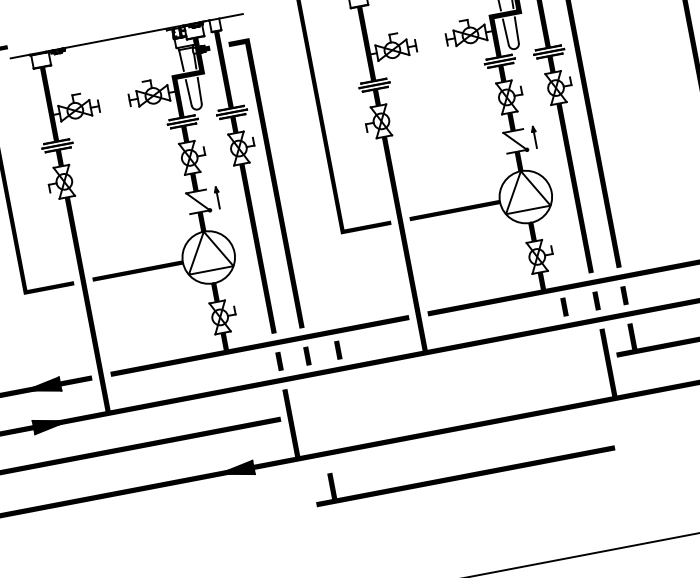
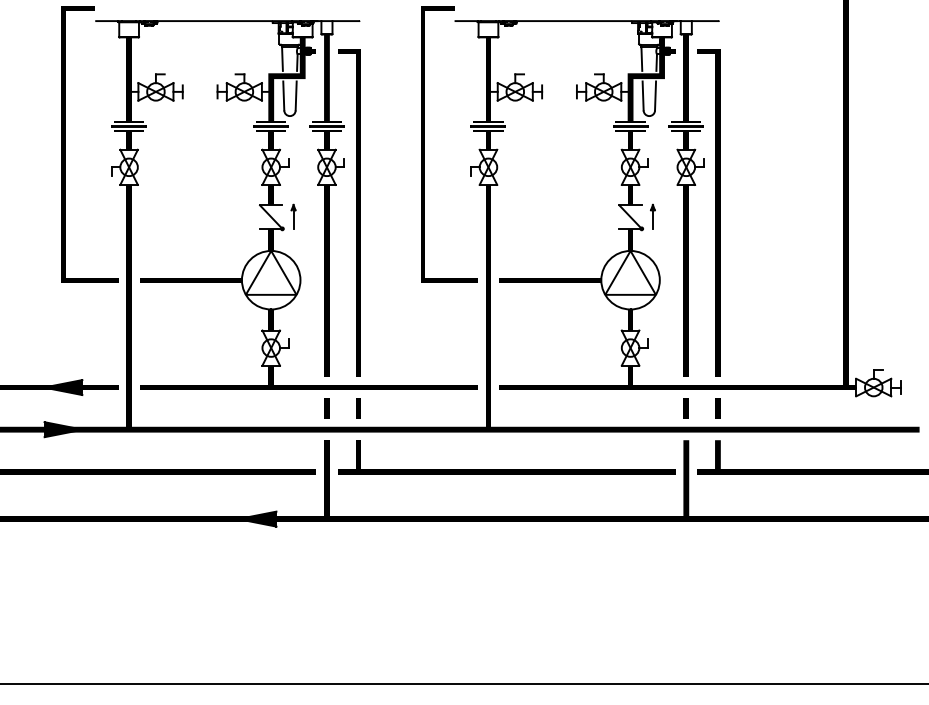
line: (564, 307) -> (649, 408), removed
line: (338, 350) -> (393, 408), removed
part: (465, 474) -> (506, 469), moved

